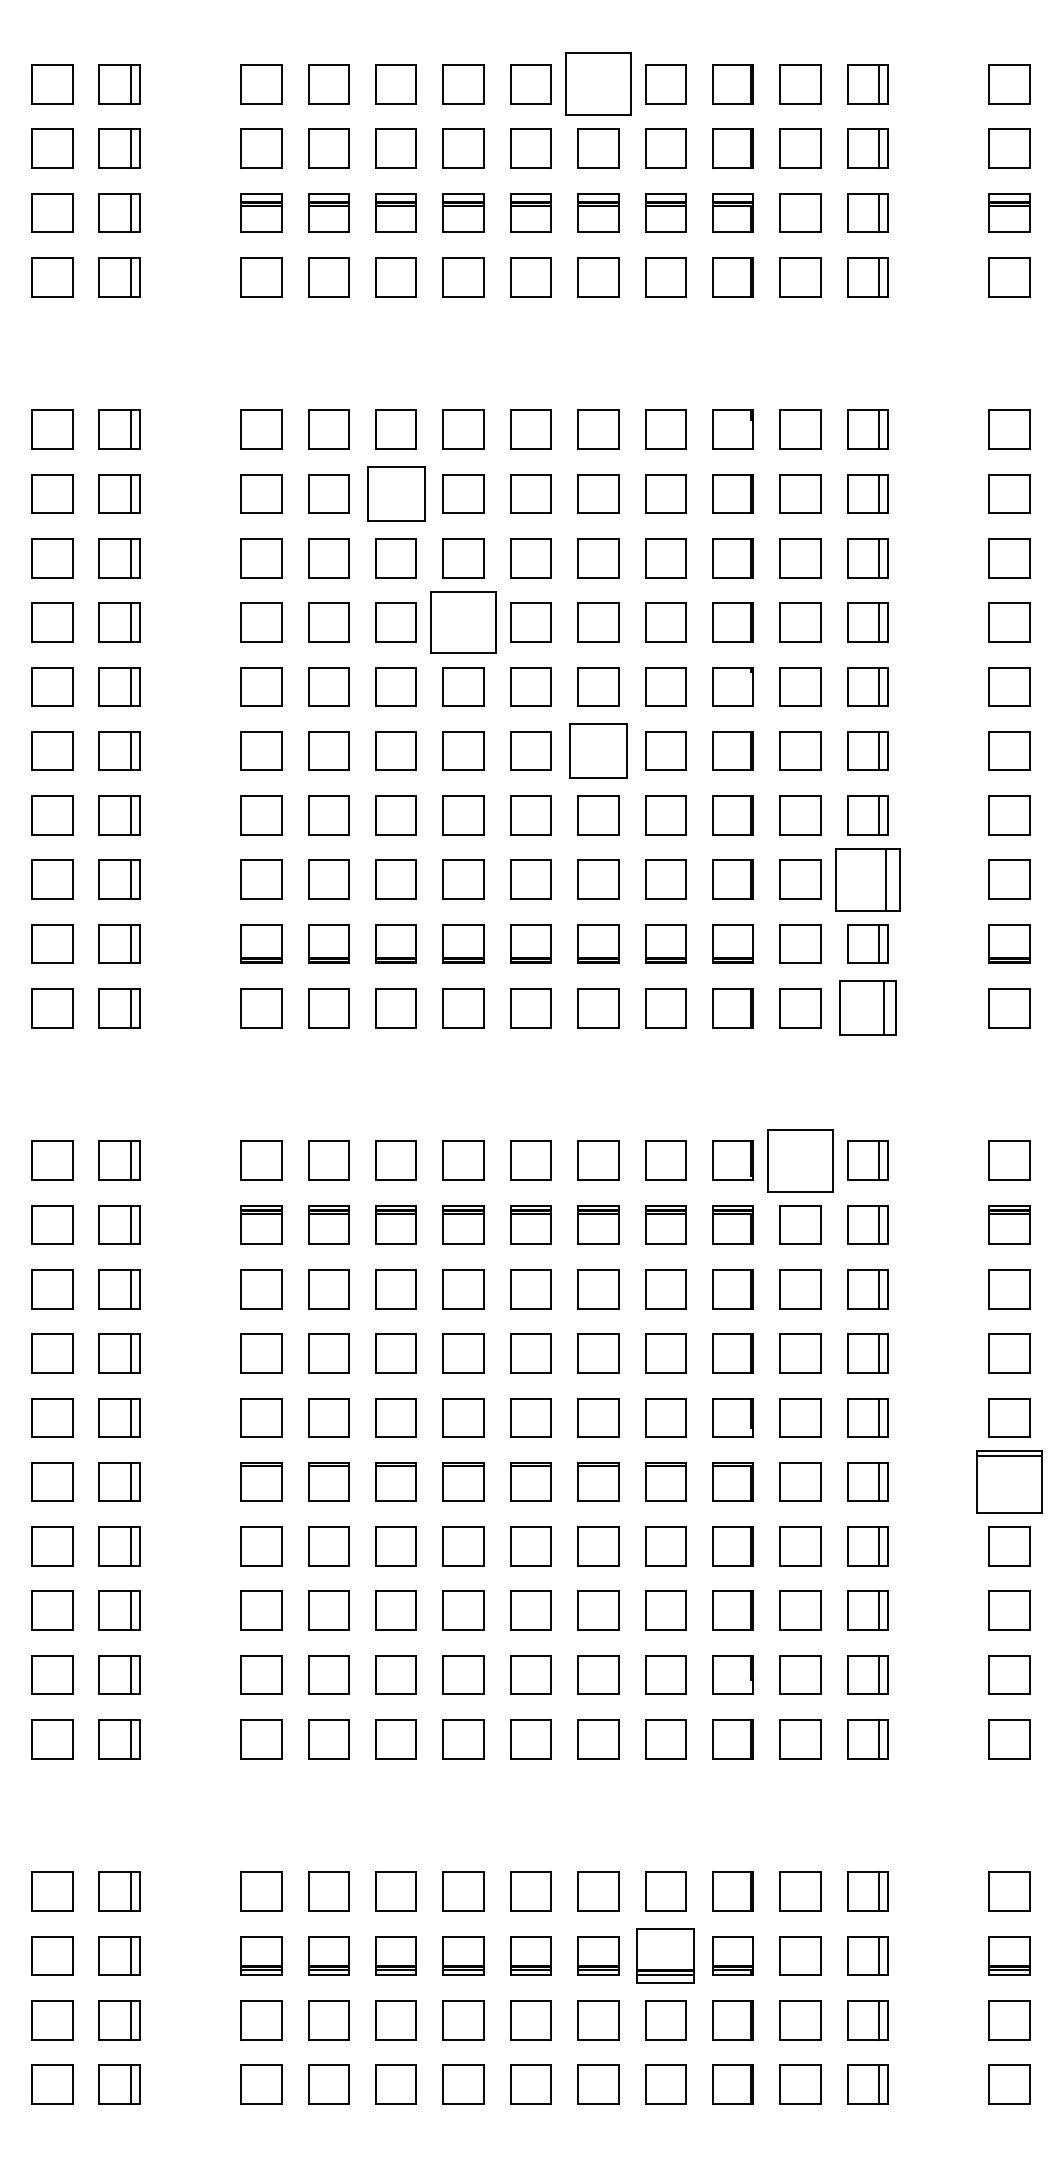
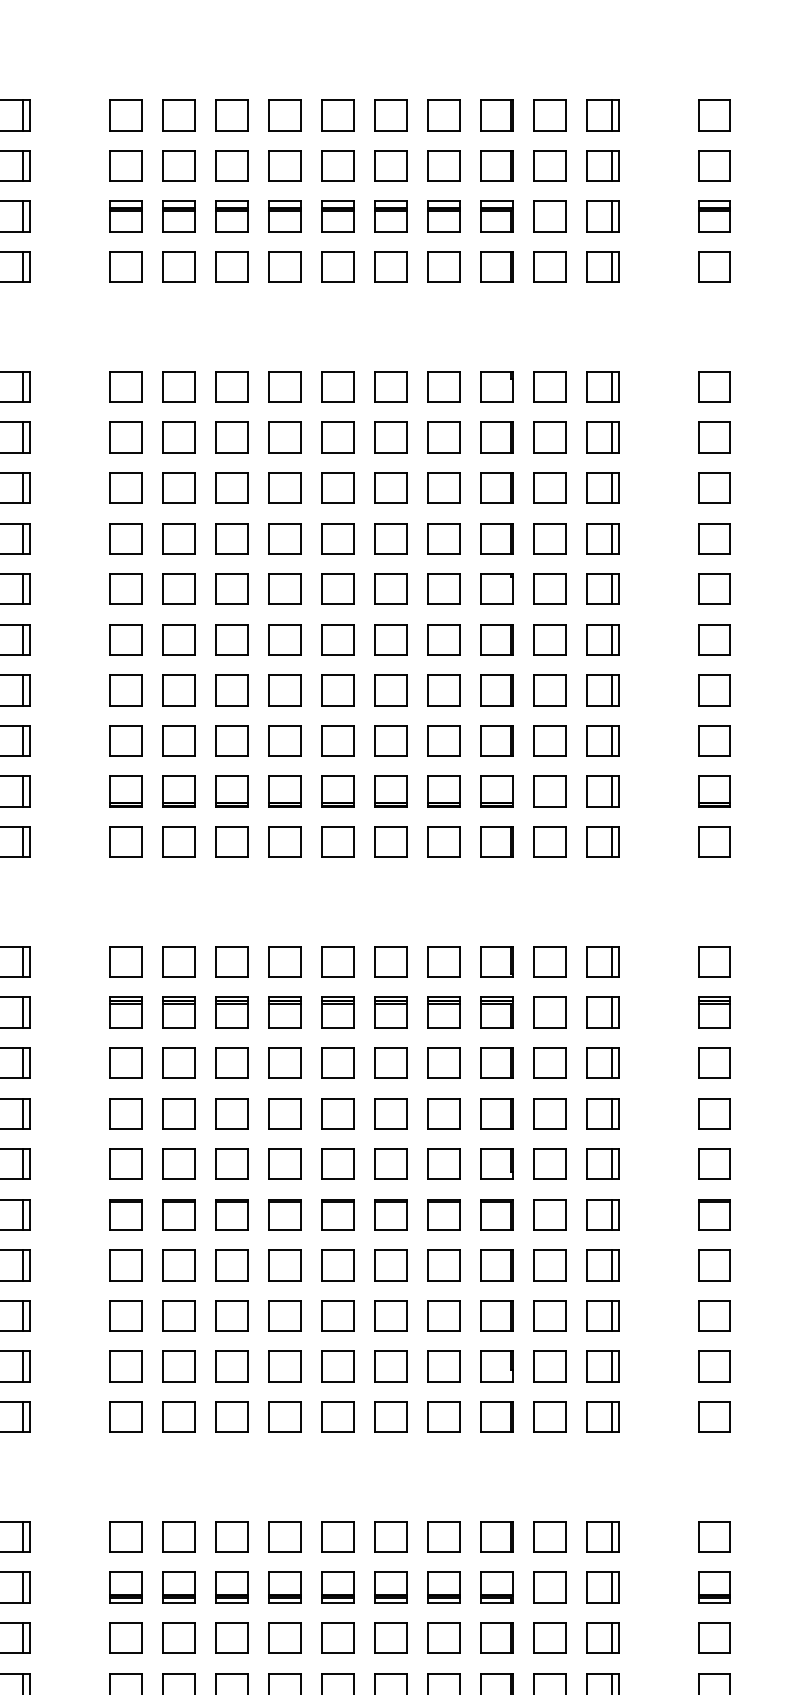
part: (598, 84) -> (391, 115), size x0.62
part: (395, 493) -> (231, 437), size x0.71
part: (463, 622) -> (284, 538), size x0.62
part: (598, 750) -> (391, 639), size x0.71
part: (867, 879) -> (602, 740), size x0.62
part: (867, 1008) -> (602, 842), size x0.71
part: (800, 1160) -> (549, 961), size x0.62
part: (1009, 1481) -> (714, 1214), size x0.62
part: (665, 1955) -> (443, 1587), size x0.71

